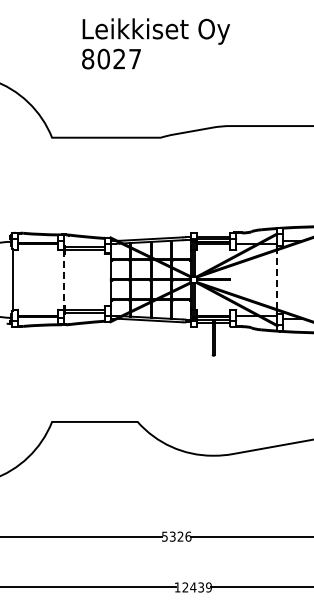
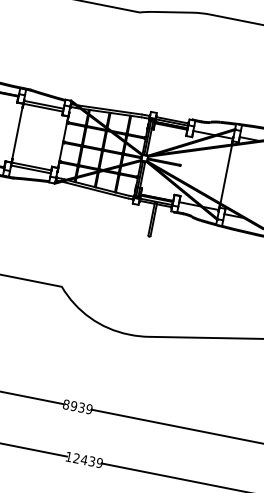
line: (64, 279) -> (17, 132), dashed -> solid
line: (277, 279) -> (226, 174), dashed -> solid
text: (176, 536) -> (77, 406), 5326 -> 8939

